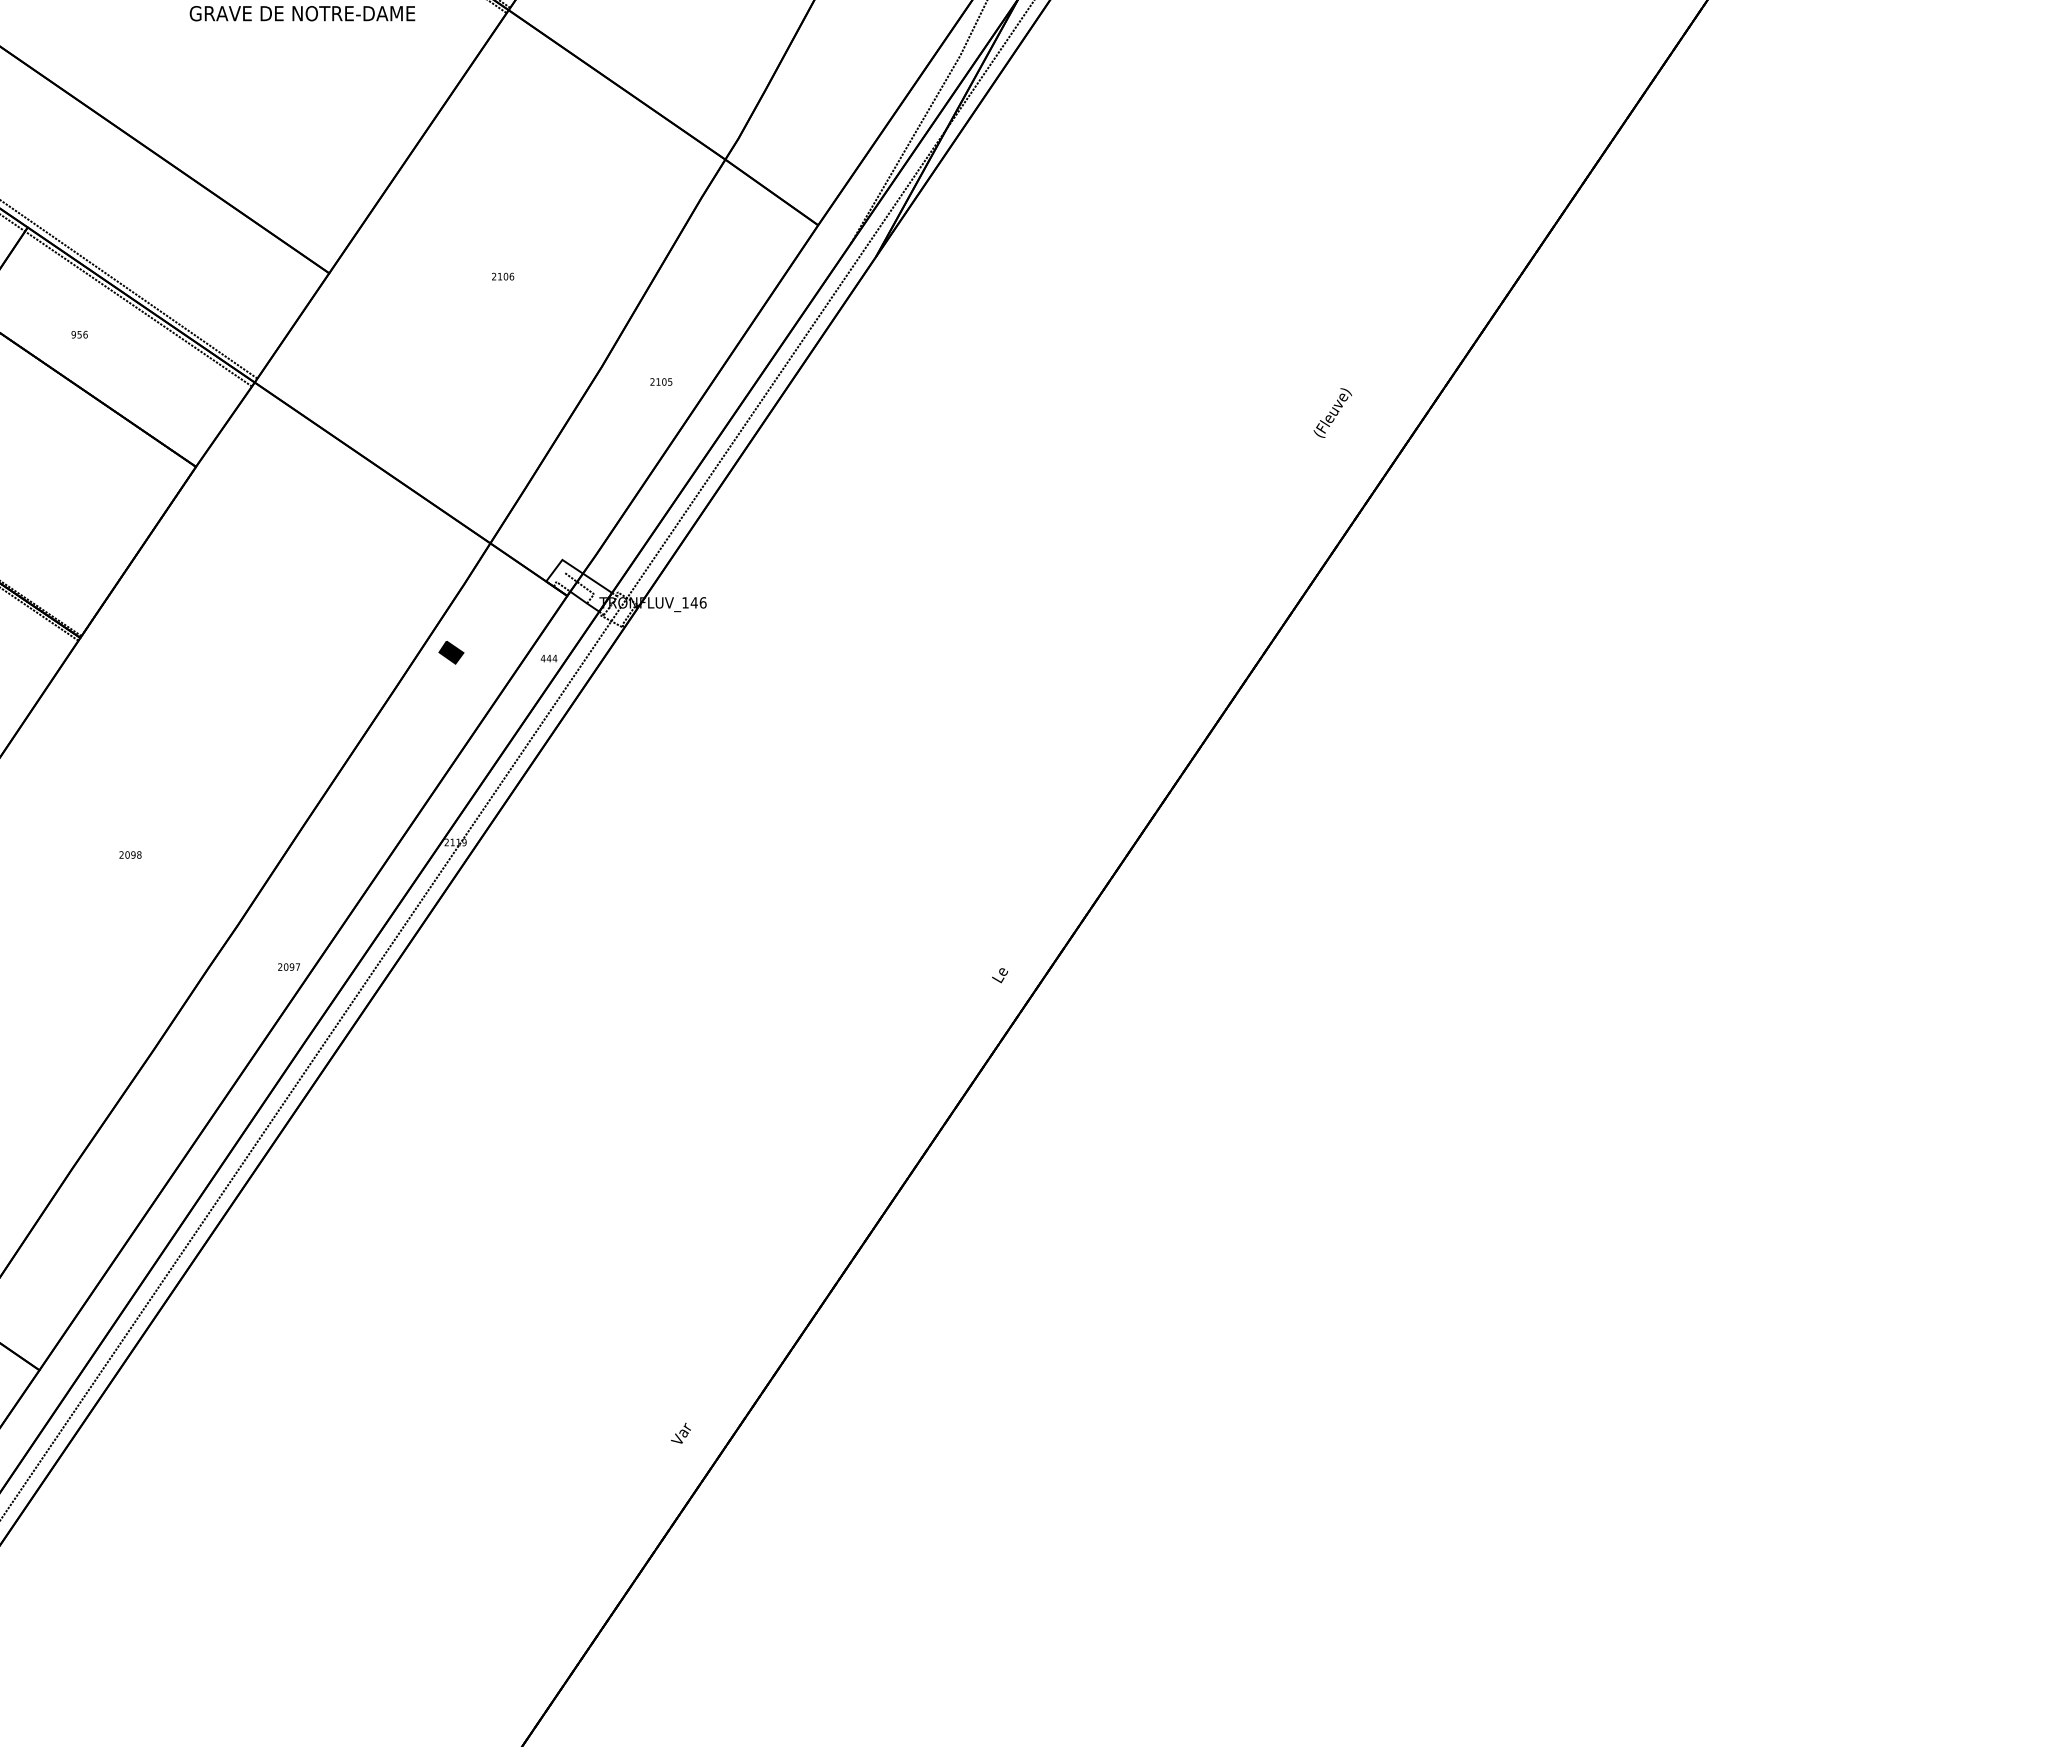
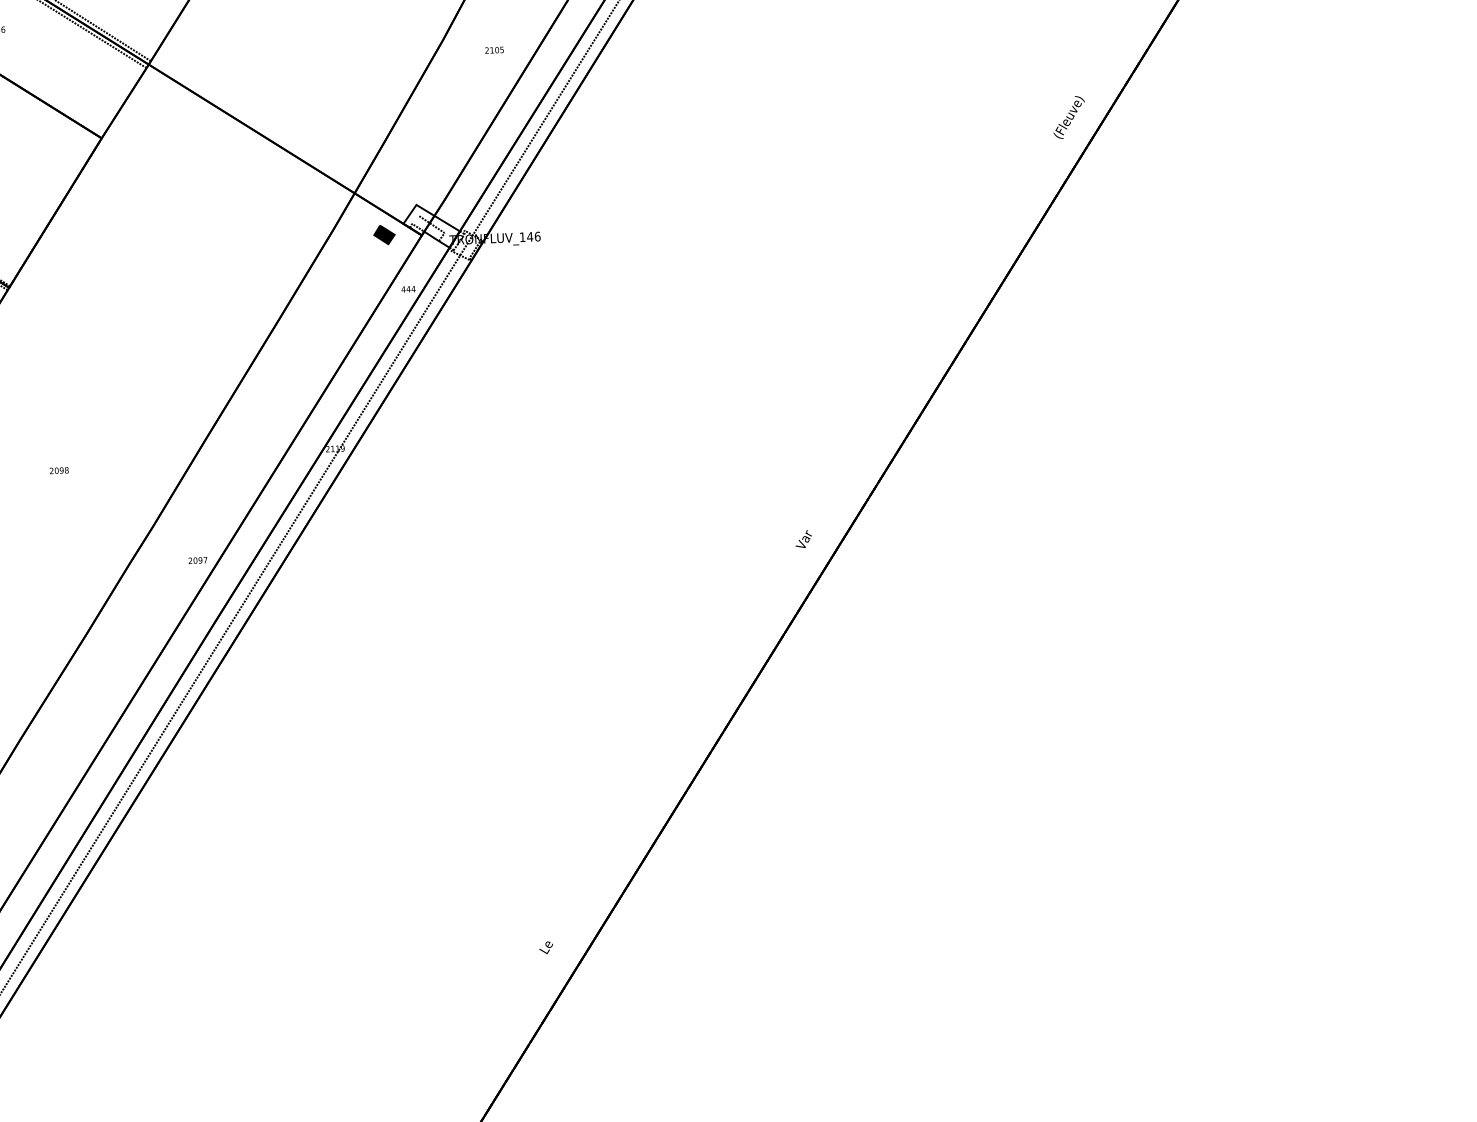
text: (1332, 412) -> (1068, 117), moved
part: (451, 652) -> (384, 234), moved
text: (1000, 971) -> (803, 539), Le -> Var
text: (680, 1433) -> (546, 943), Var -> Le

